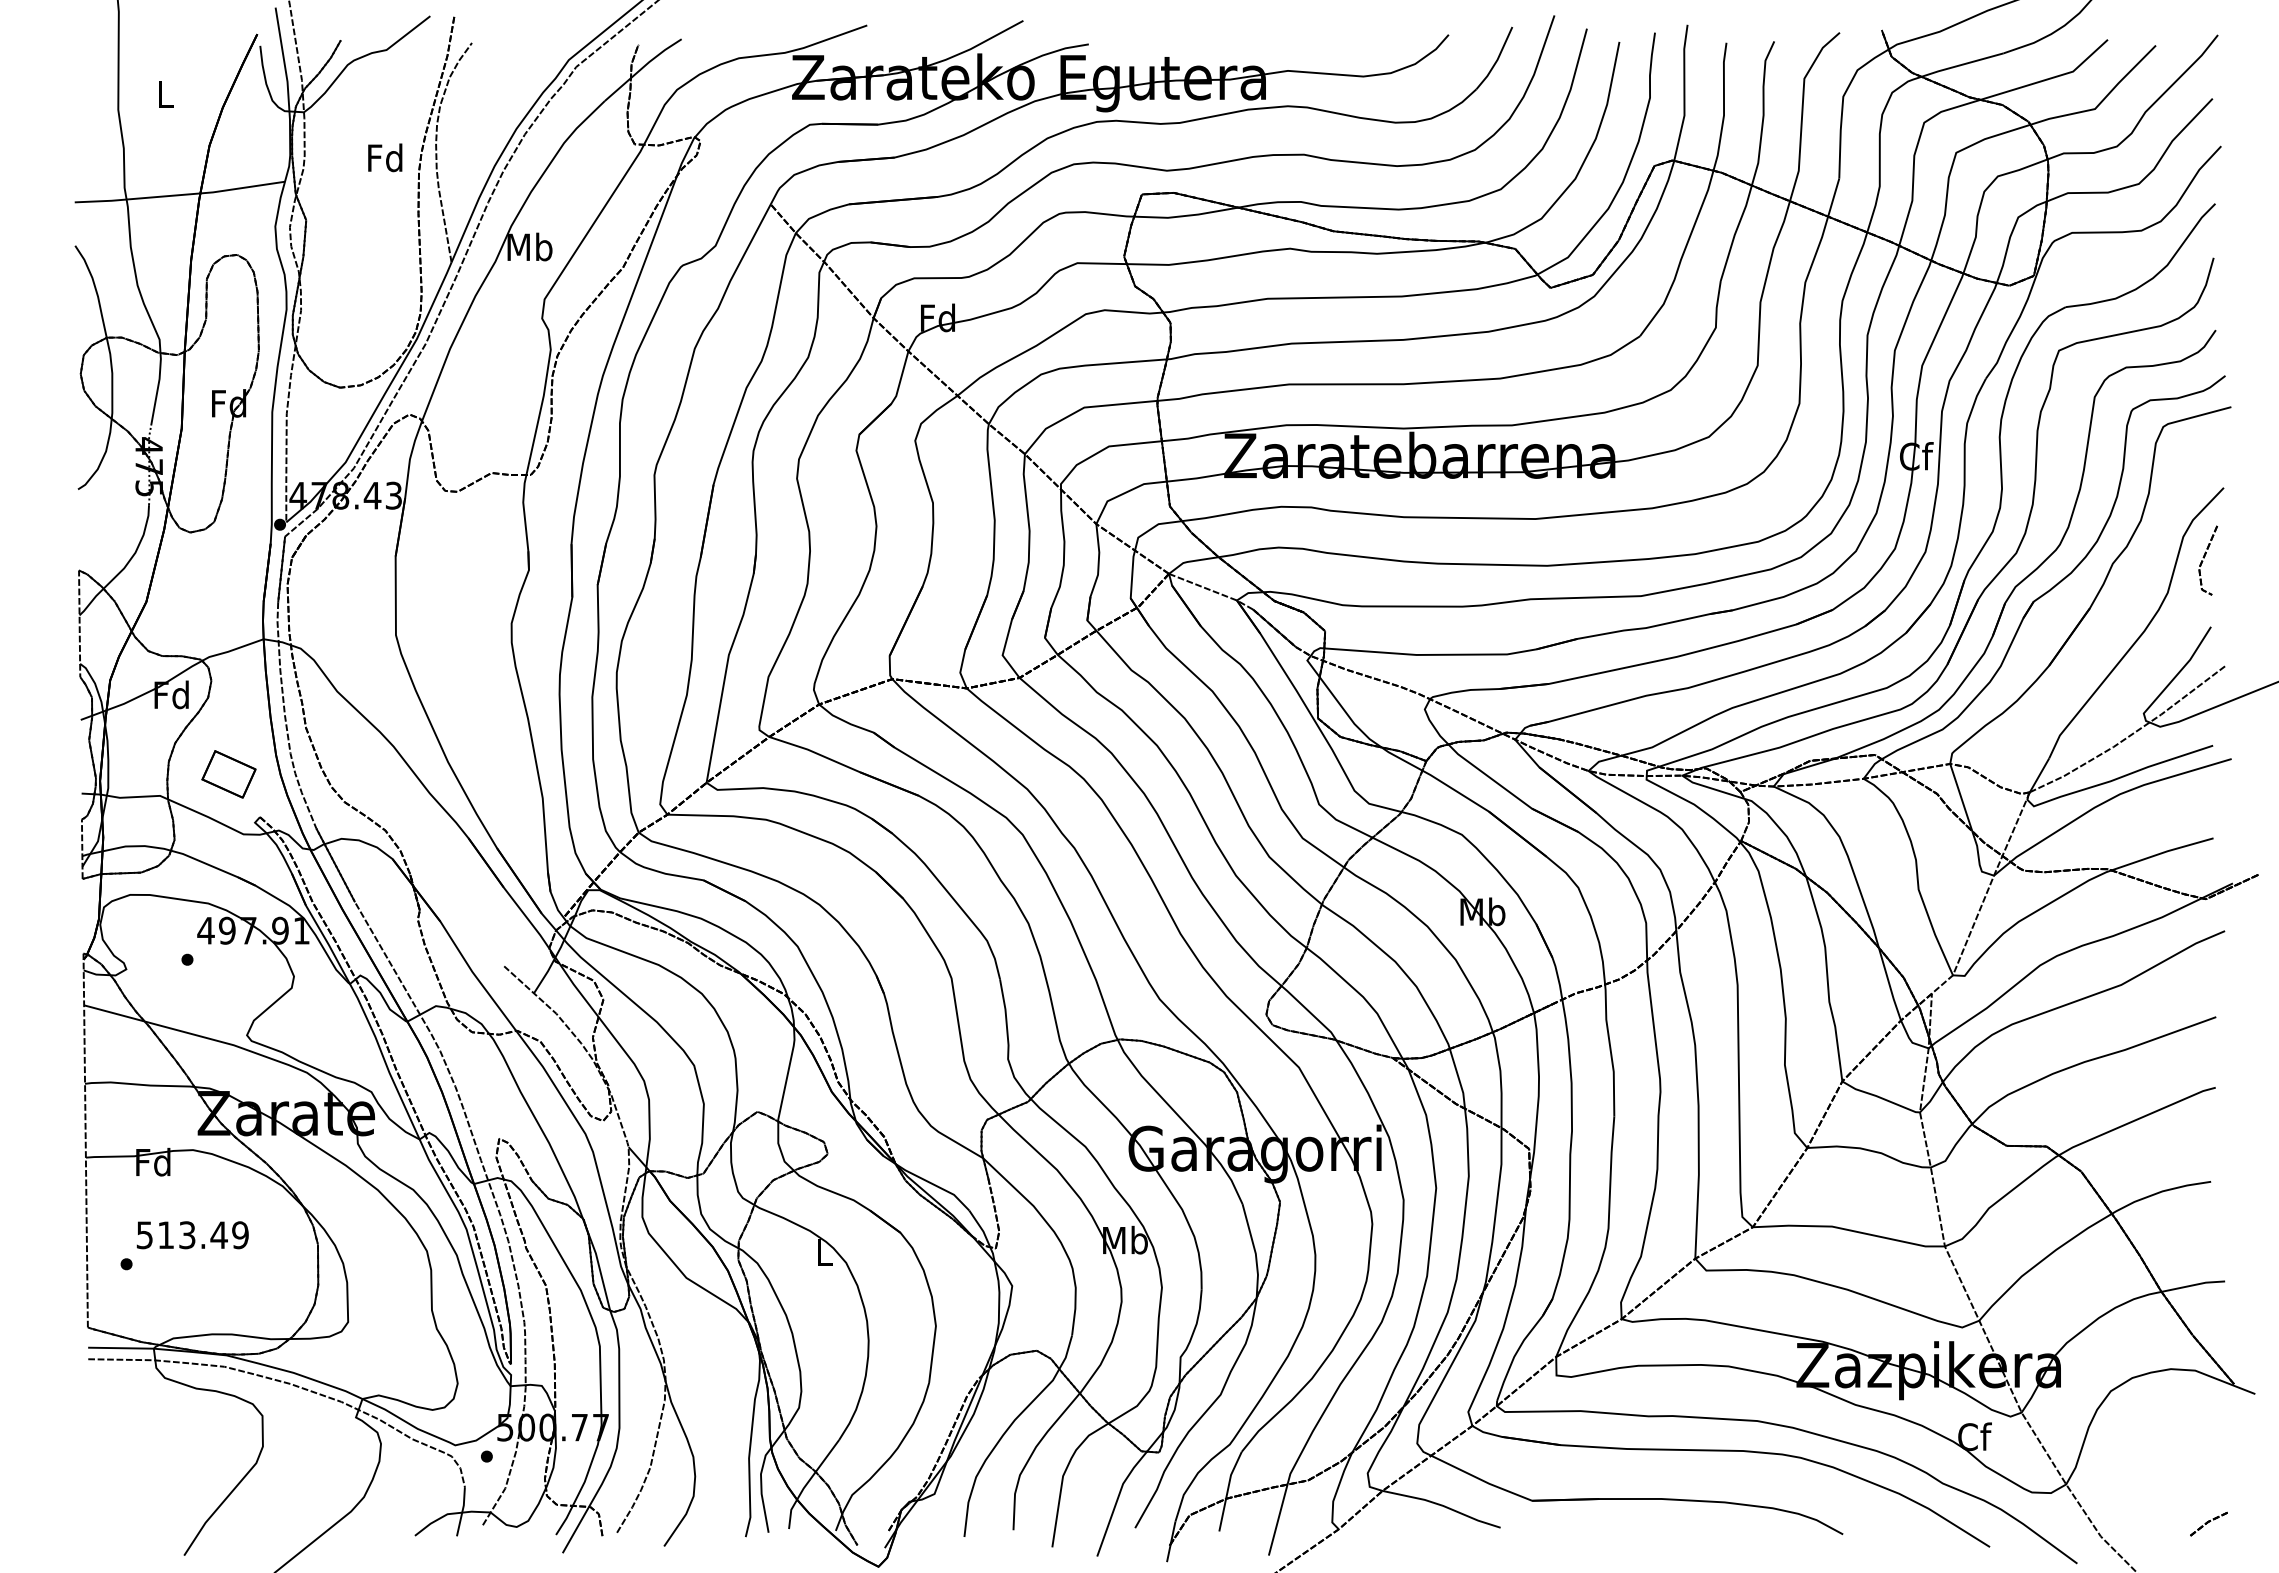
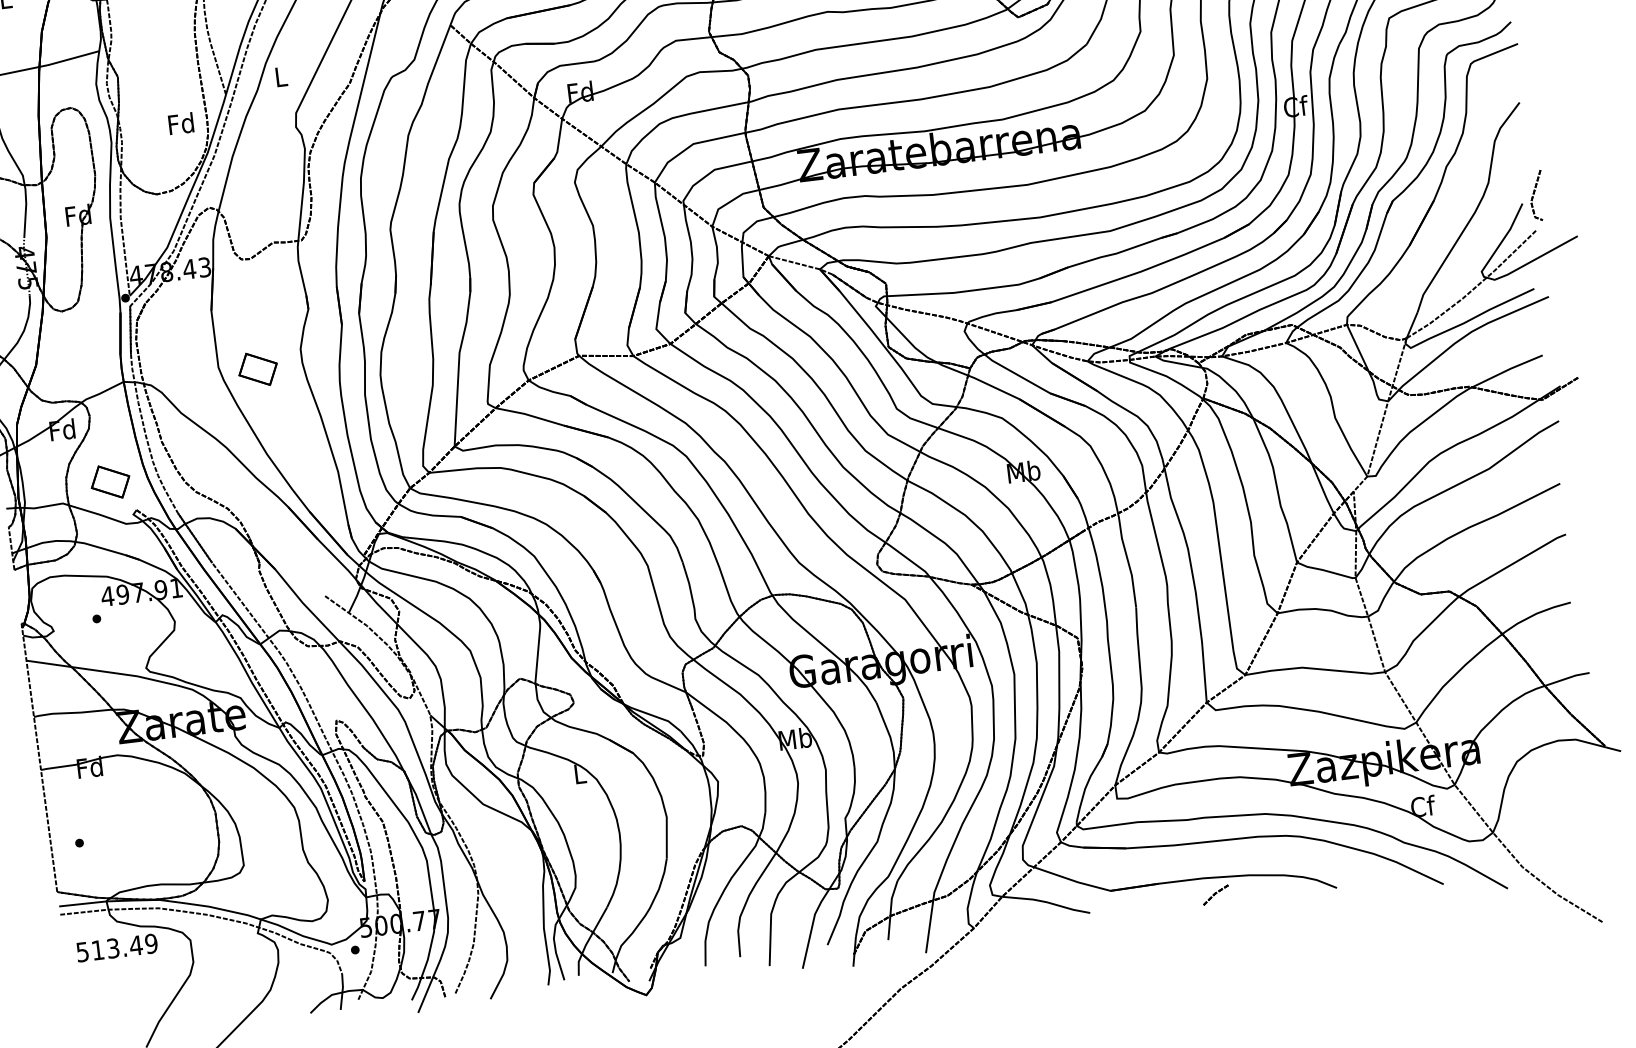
text: (385, 157) -> (181, 123), moved
text: (529, 246) -> (280, 76), Mb -> L
part: (2207, 560) -> (1536, 195), moved
part: (449, 644) -> (257, 369), added
text: (192, 1235) -> (117, 948), moved
part: (2208, 1523) -> (1215, 894), moved

